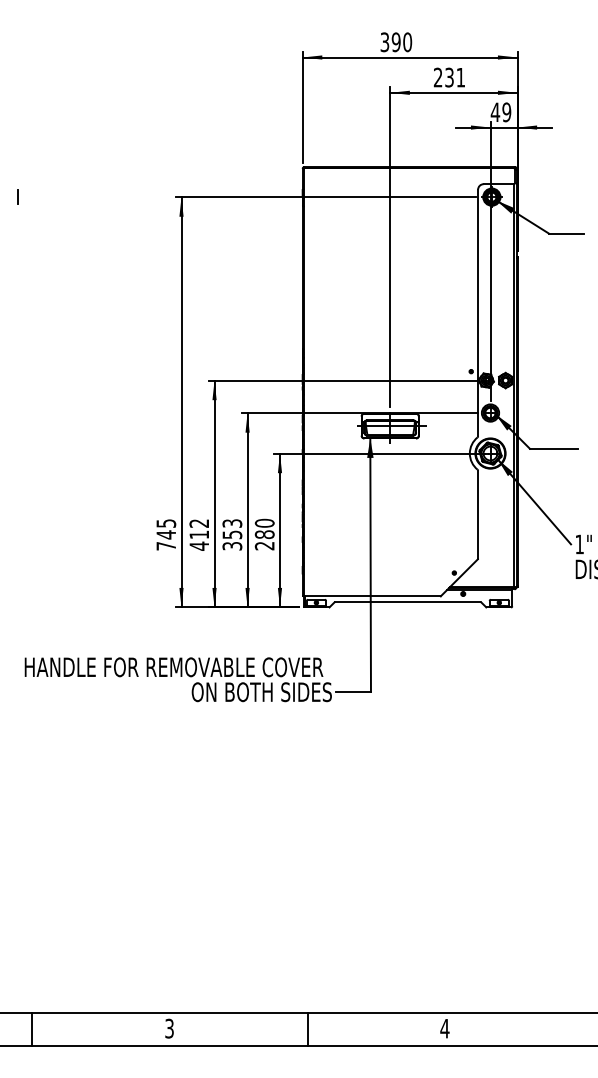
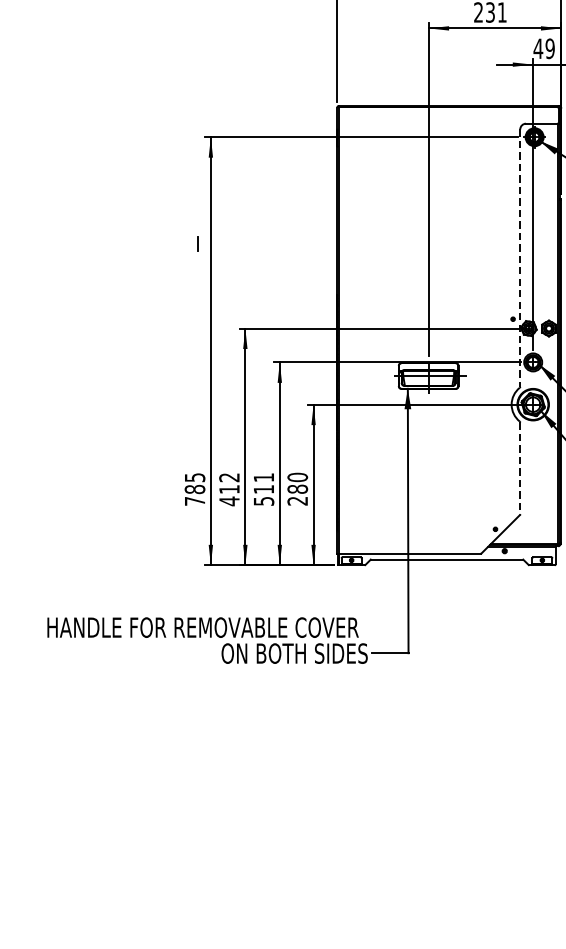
line: (17, 196) -> (197, 242), moved
line: (478, 313) -> (520, 258), solid -> dashed
line: (478, 514) -> (520, 468), solid -> dashed
text: (166, 534) -> (195, 489), 745 -> 785
text: (232, 534) -> (264, 489), 353 -> 511

